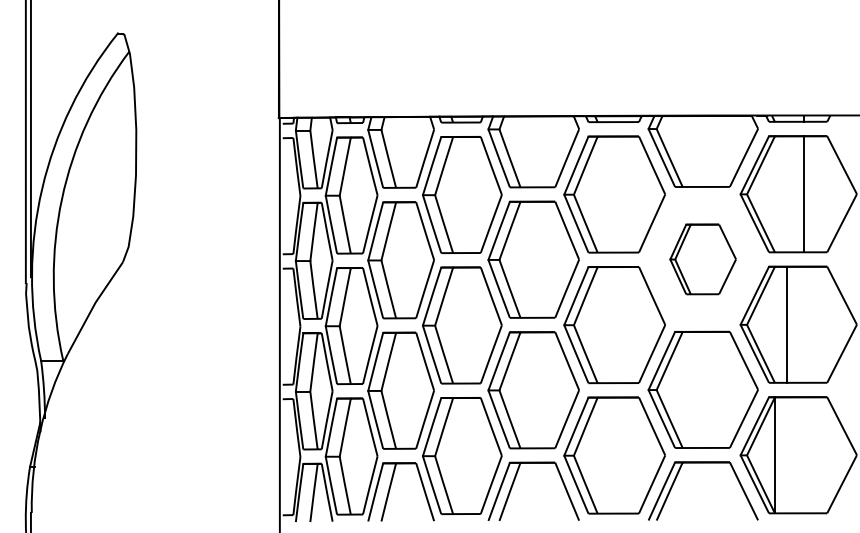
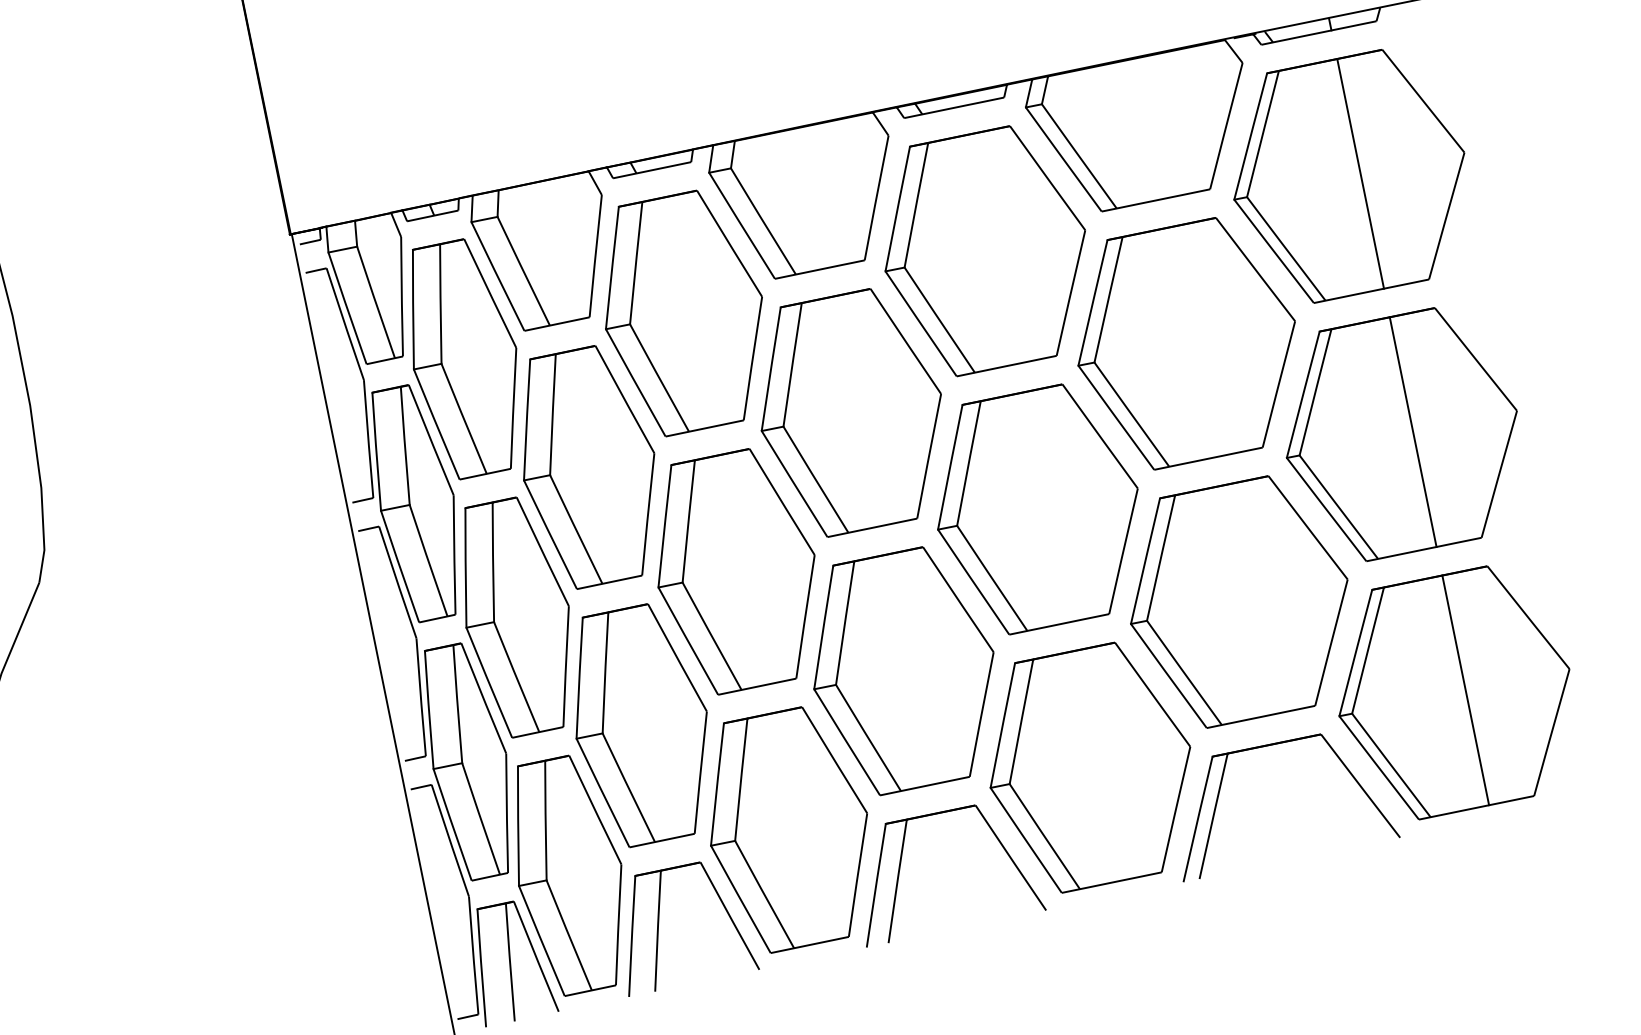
part: (702, 259) -> (1185, 343), size x1.67
line: (787, 324) -> (1413, 431), moved
line: (775, 455) -> (1465, 690), moved

